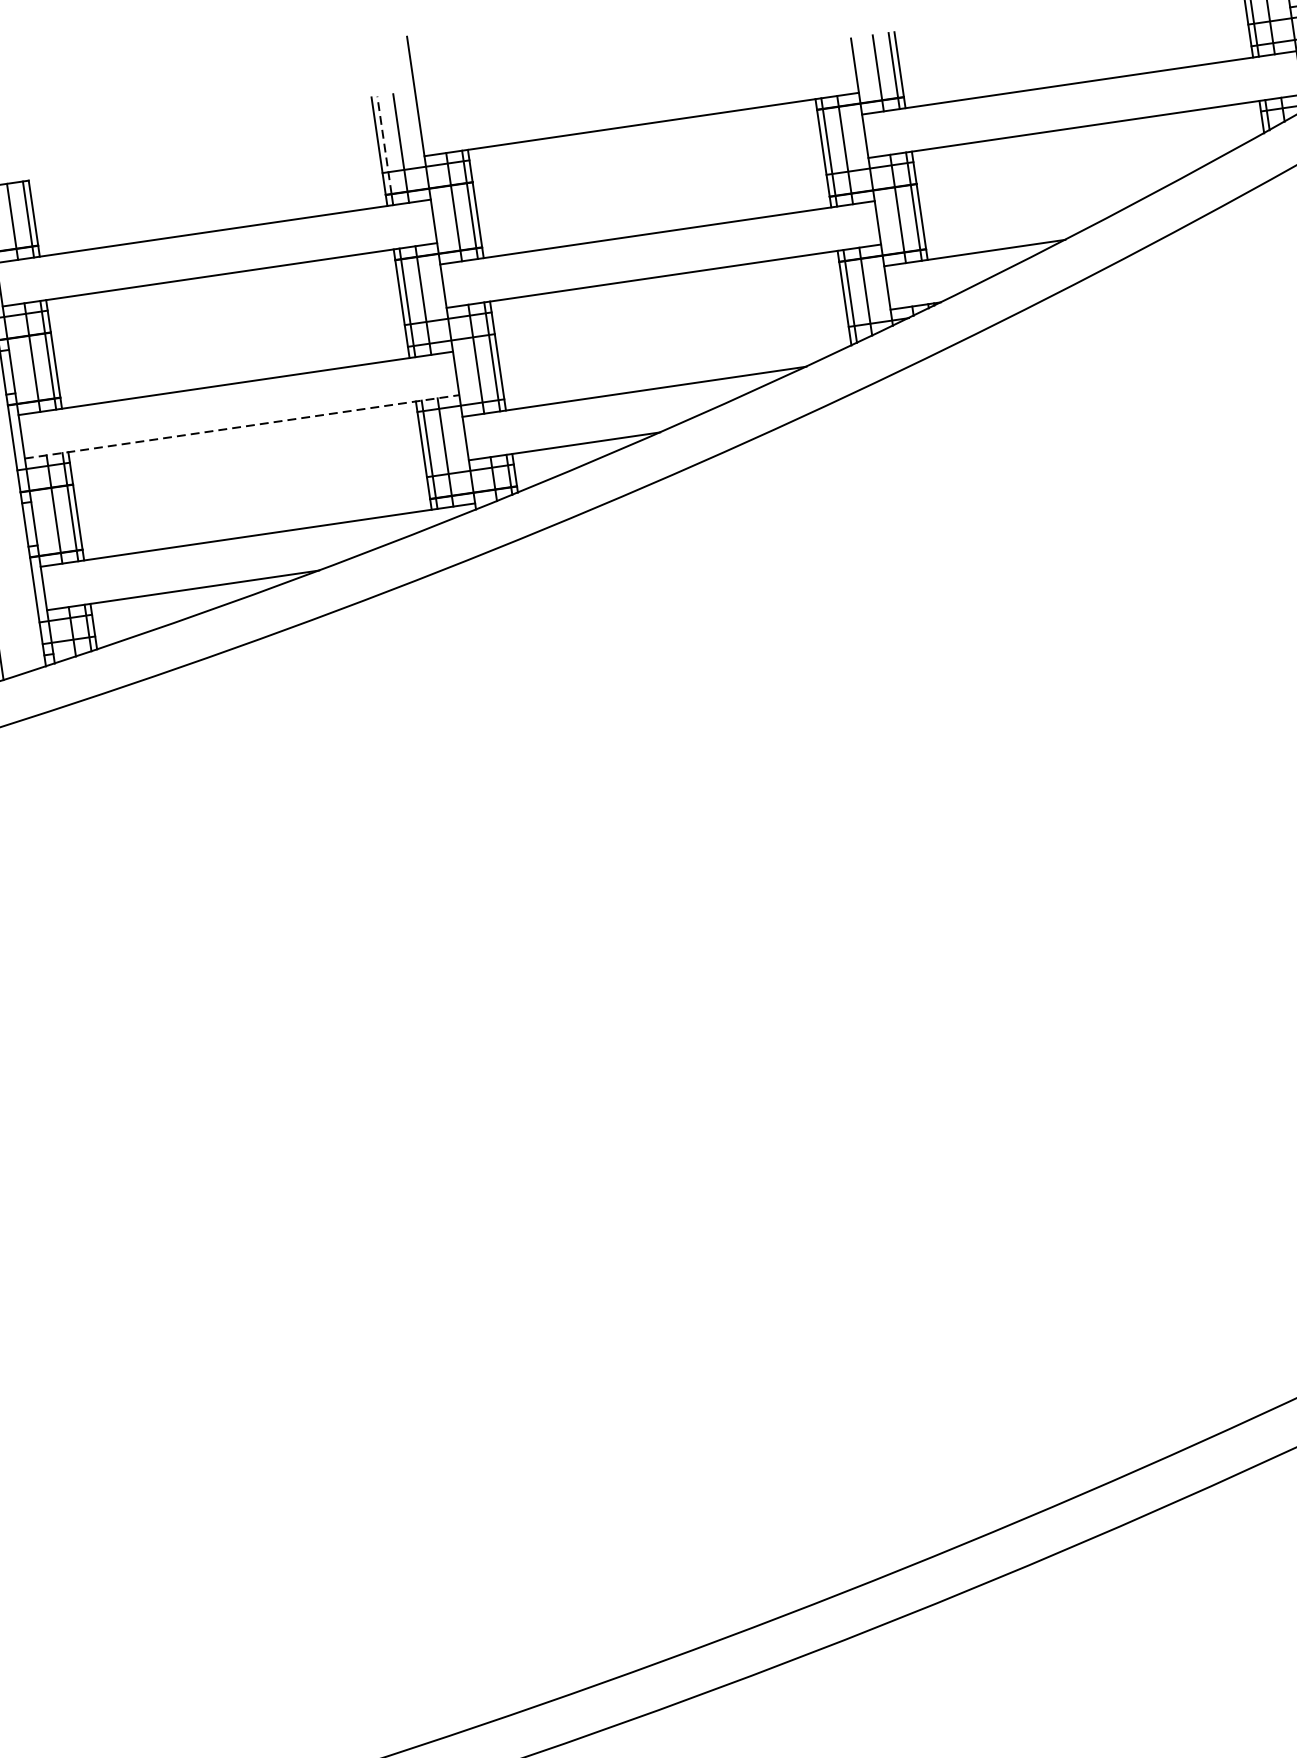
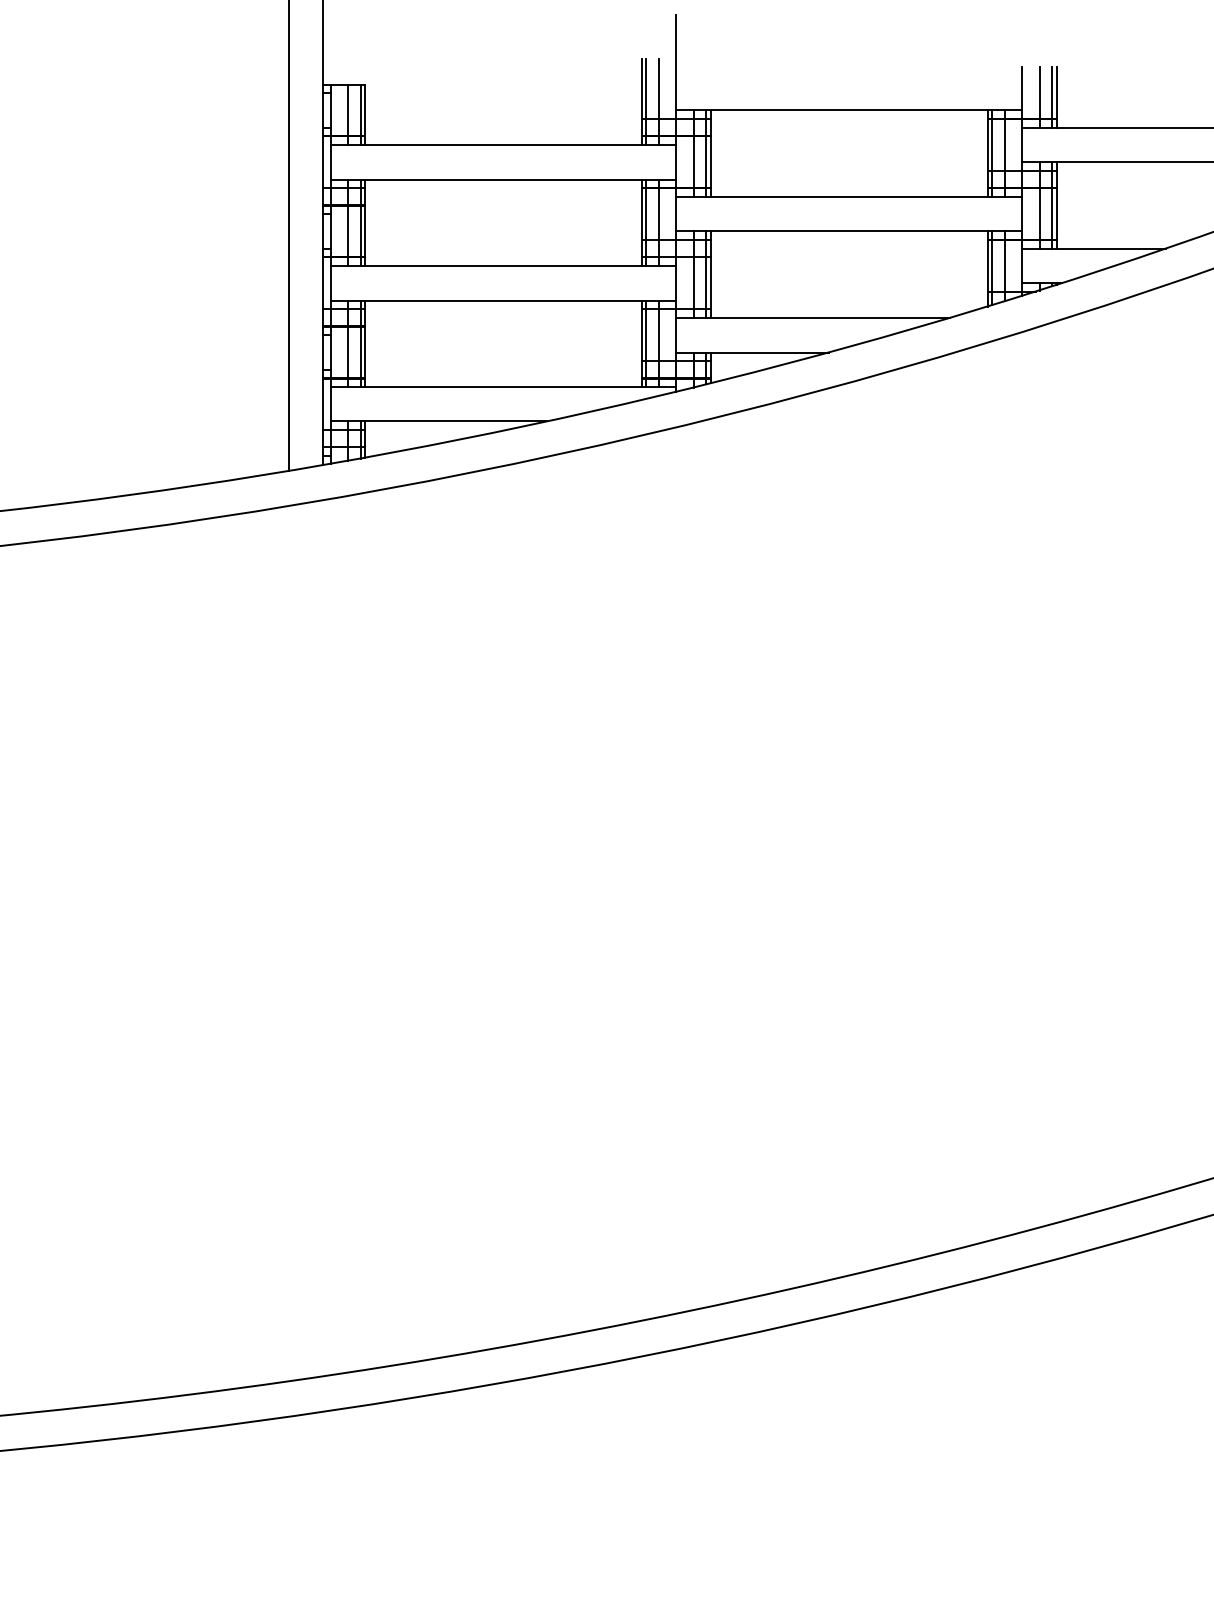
line: (384, 145) -> (646, 97), dashed -> solid
line: (242, 426) -> (503, 300), dashed -> solid

